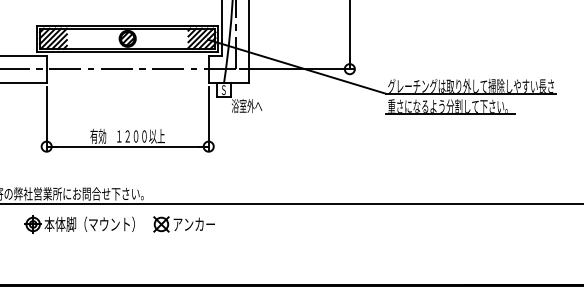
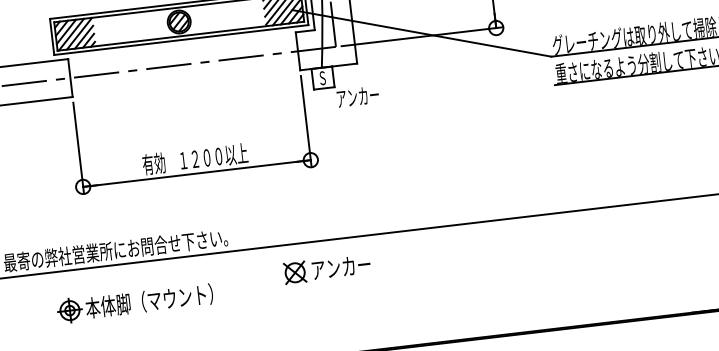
text: (247, 106) -> (358, 97), 浴室外へ -> アンカー
part: (79, 224) -> (135, 303), moved
part: (183, 224) -> (326, 269), moved

